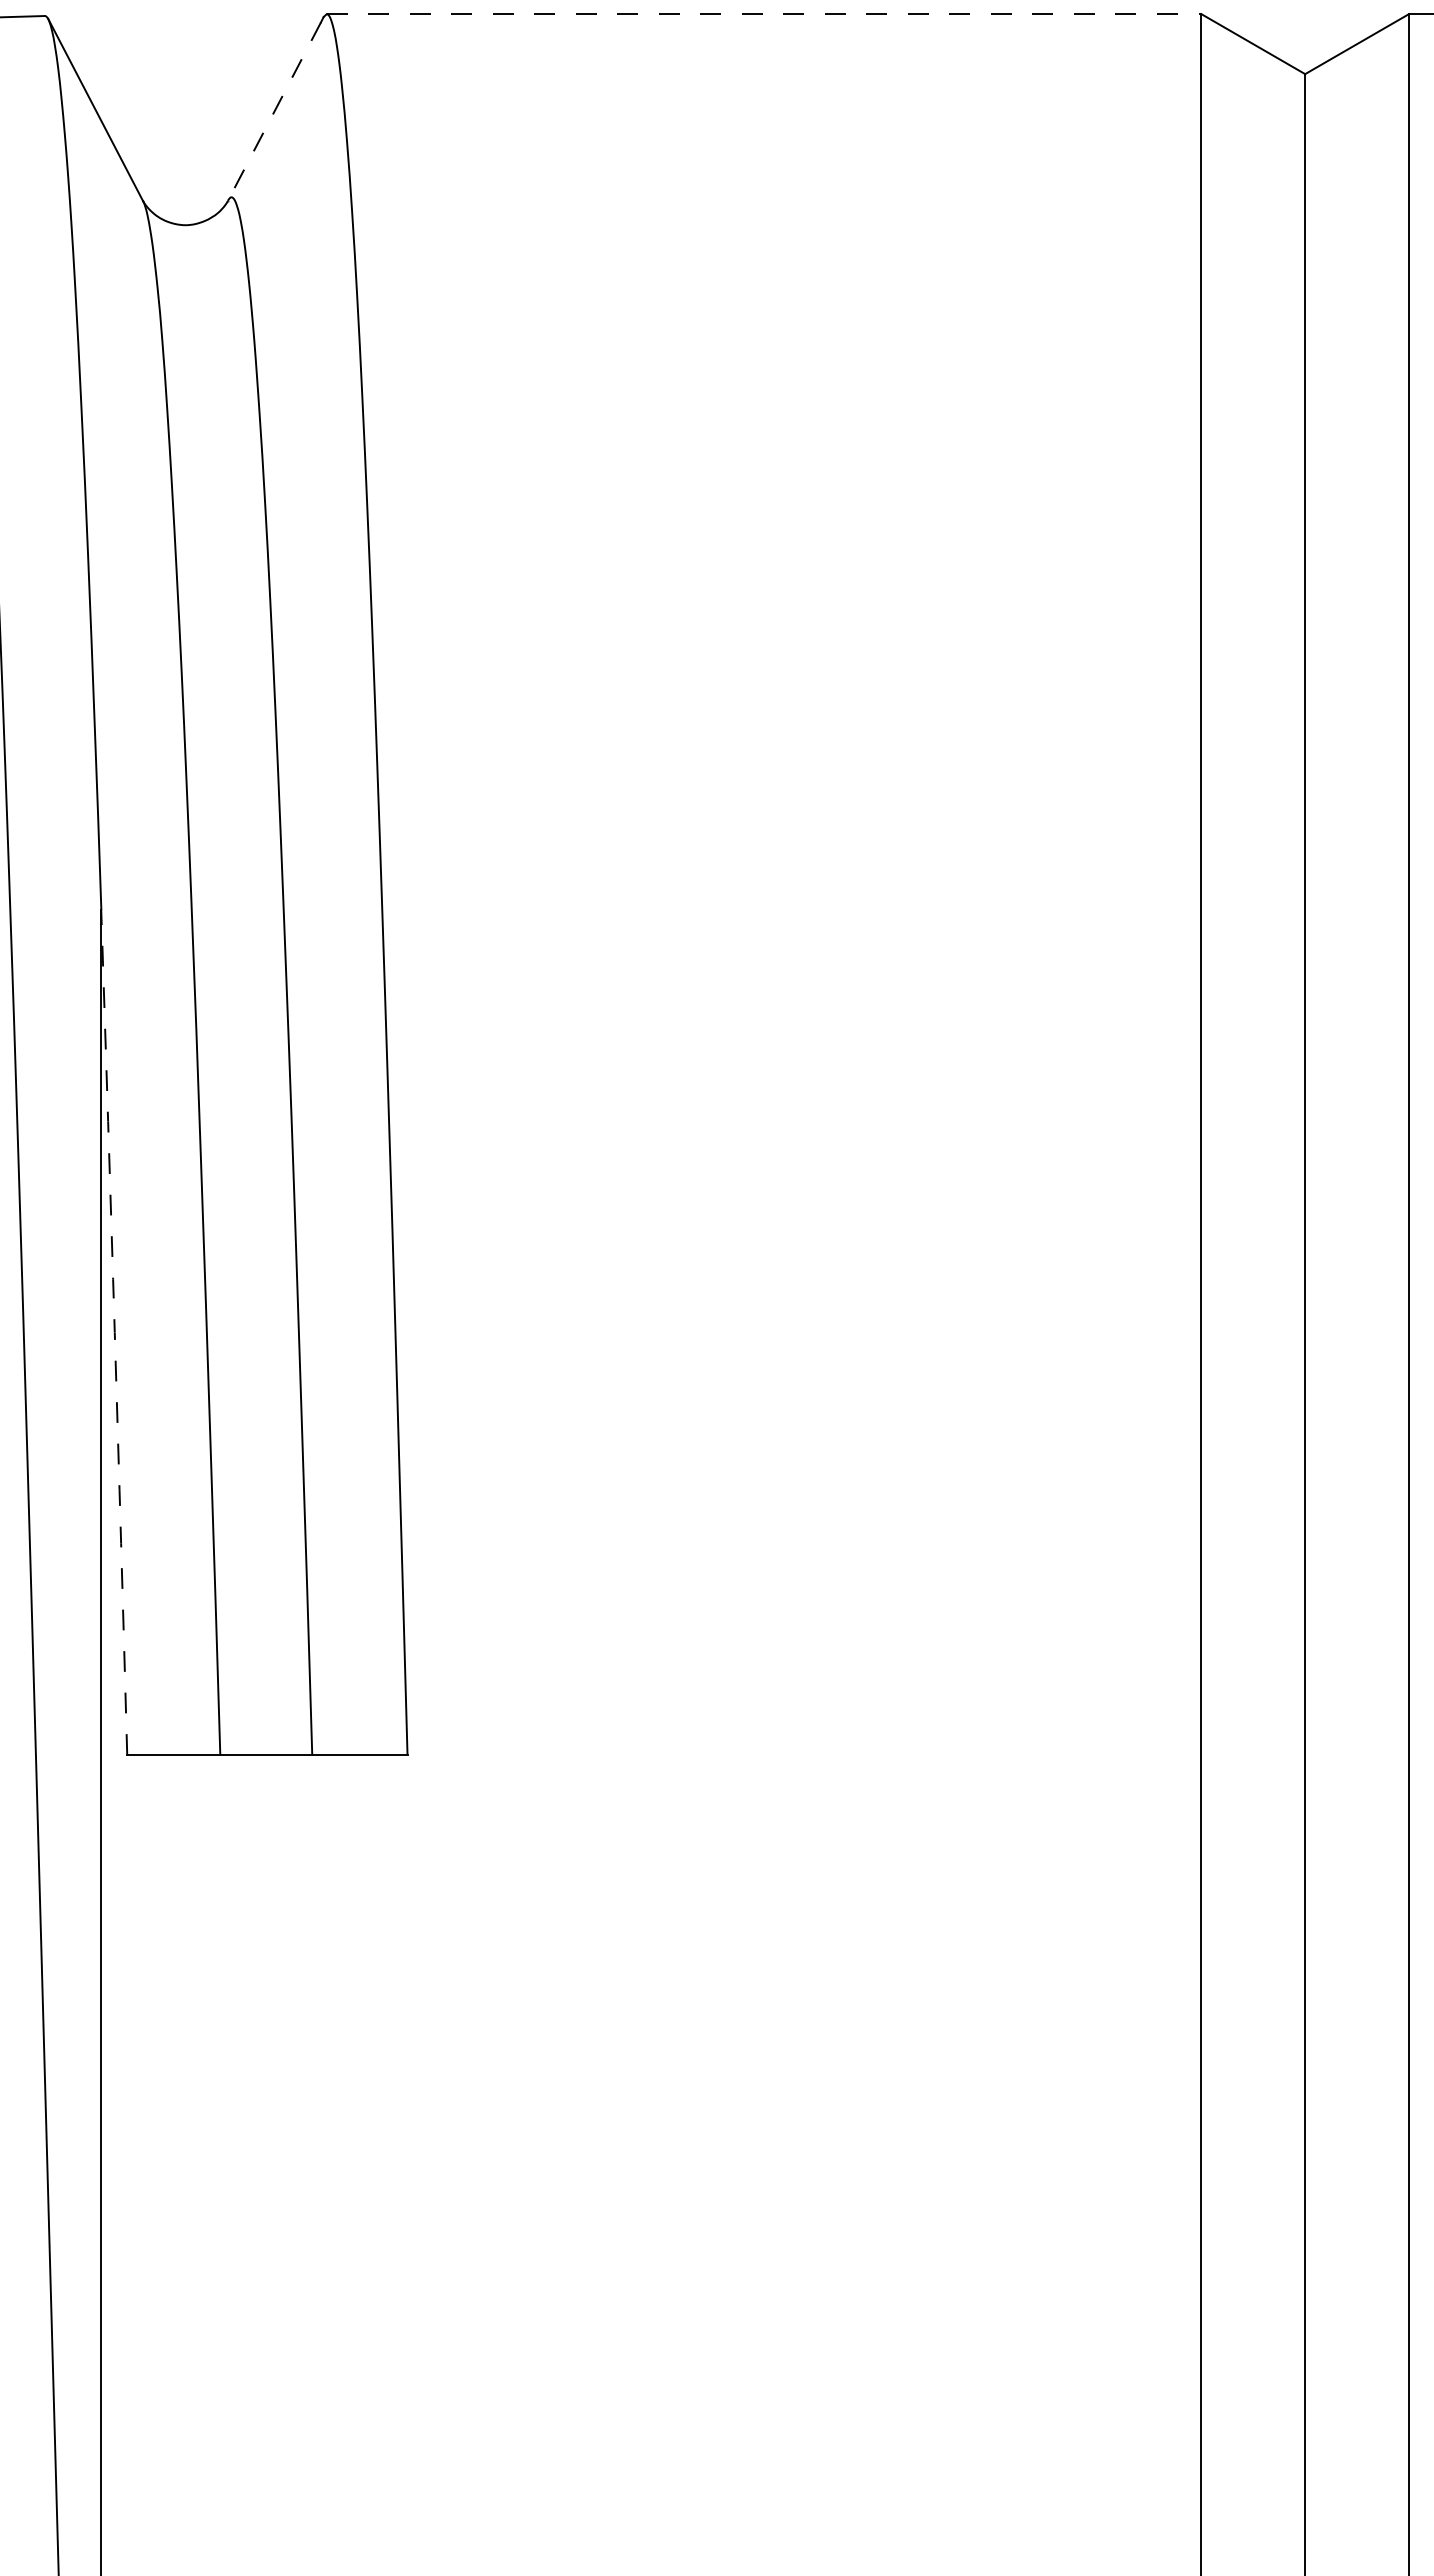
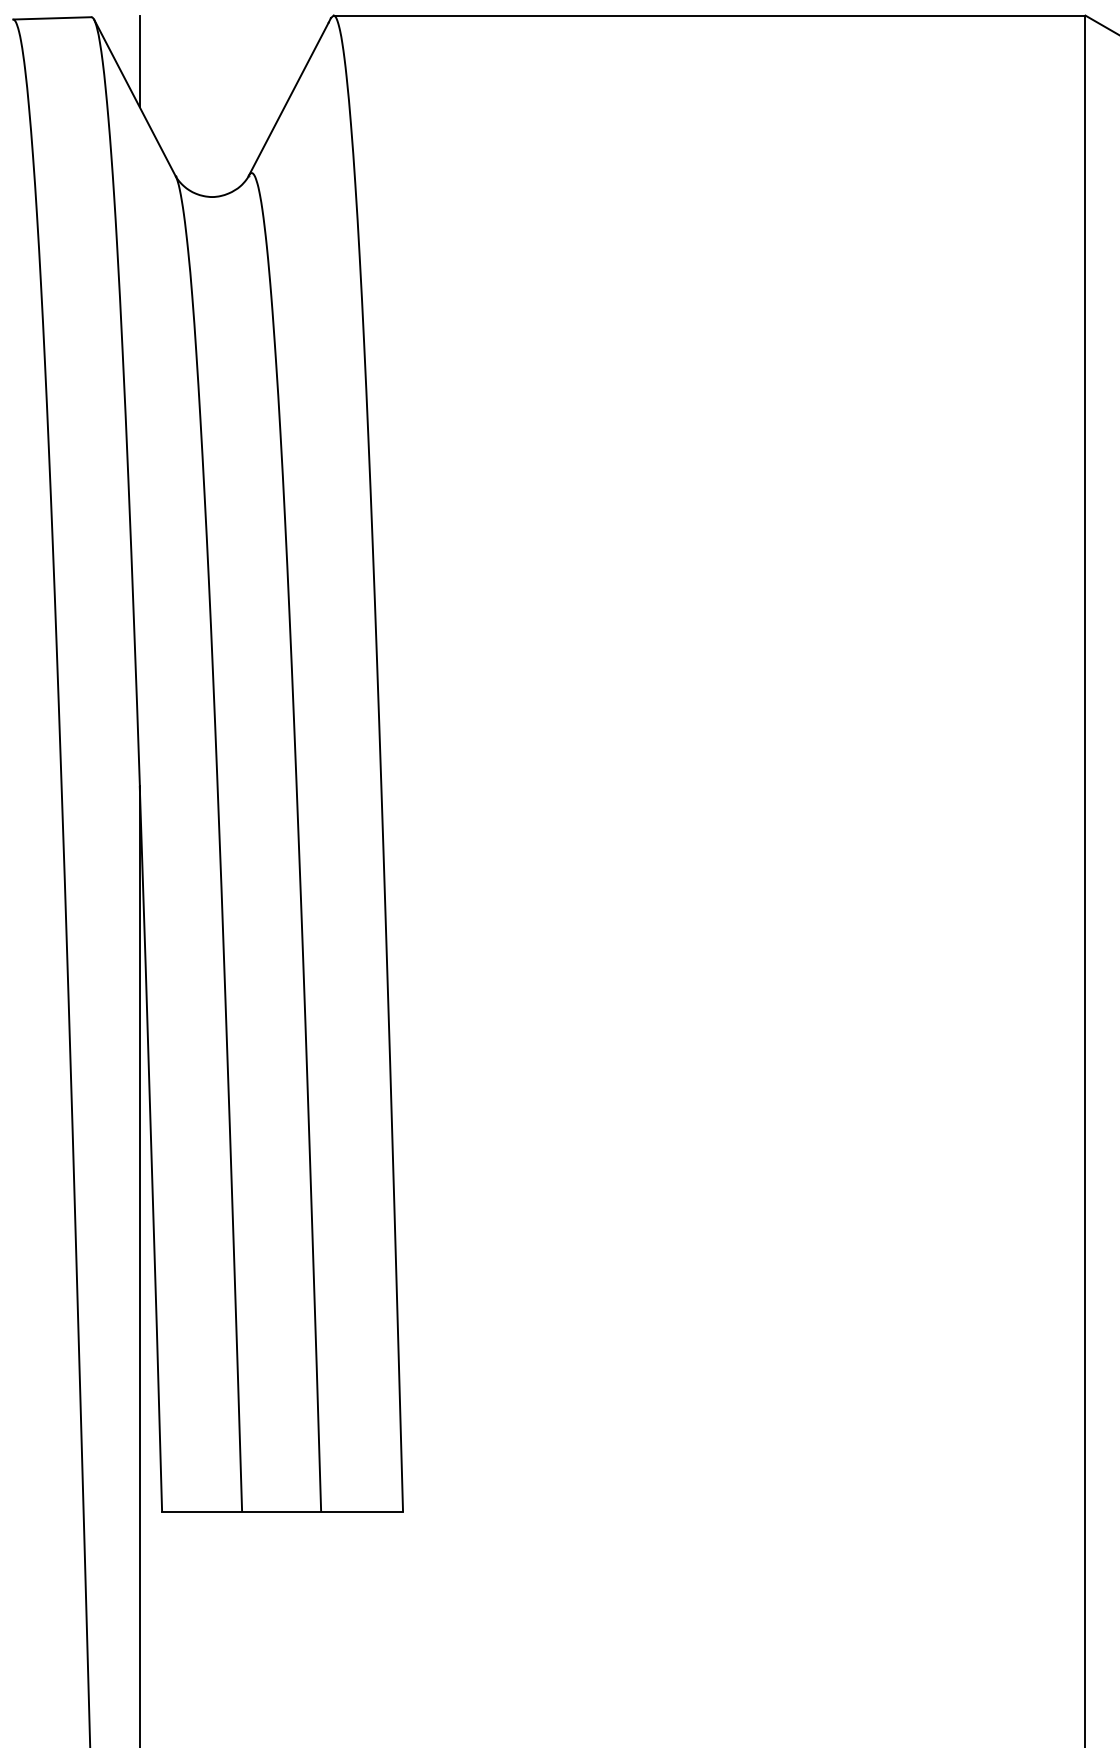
line: (764, 14) -> (709, 15), dashed -> solid
line: (101, 67) -> (139, 61), added
line: (274, 111) -> (288, 99), dashed -> solid
arc: (114, 1332) -> (151, 1148), dashed -> solid

